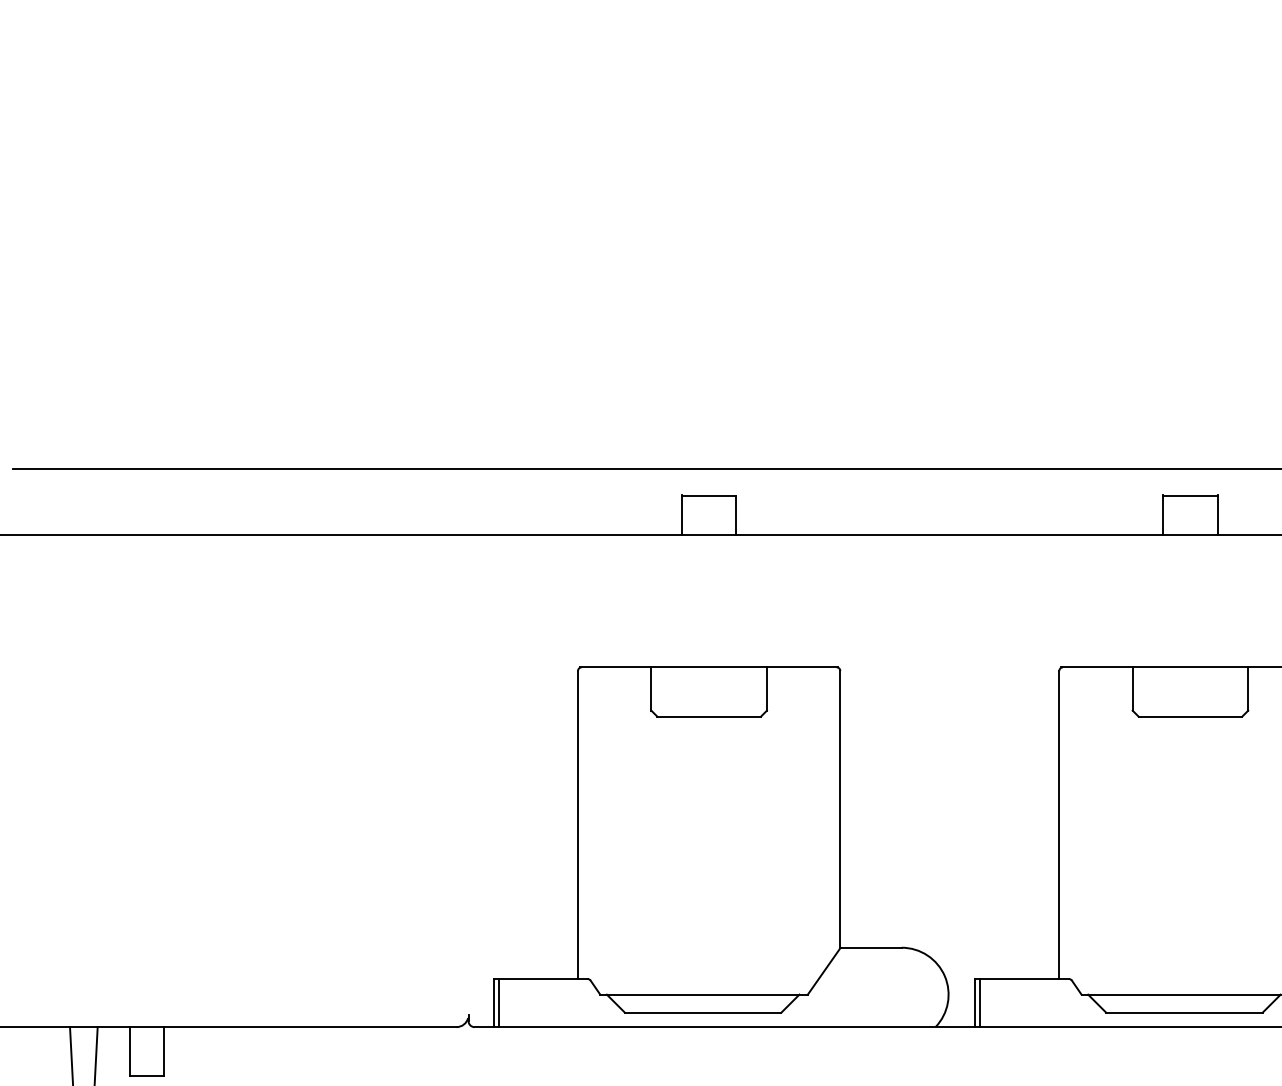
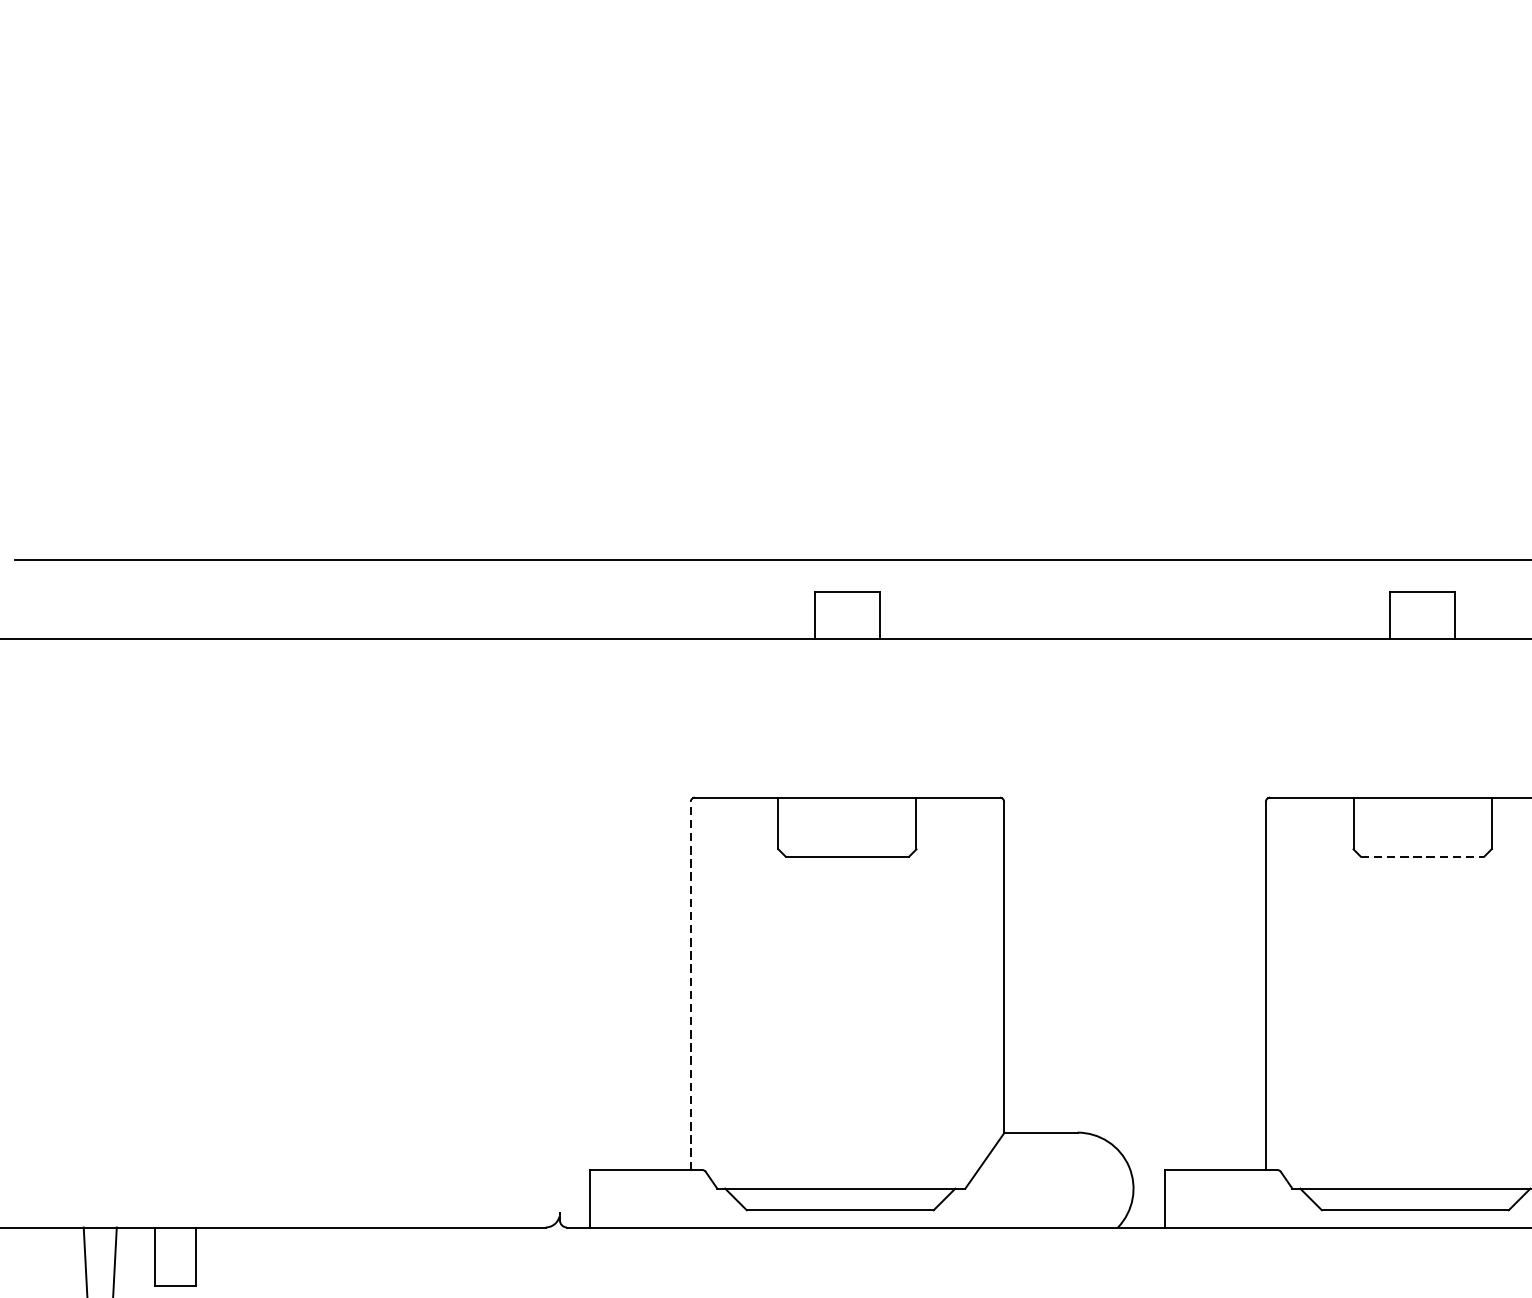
line: (1190, 716) -> (1422, 856), solid -> dashed
line: (578, 824) -> (691, 985), solid -> dashed
line: (498, 1003) -> (595, 1199), removed
line: (979, 1003) -> (1170, 1199), removed

